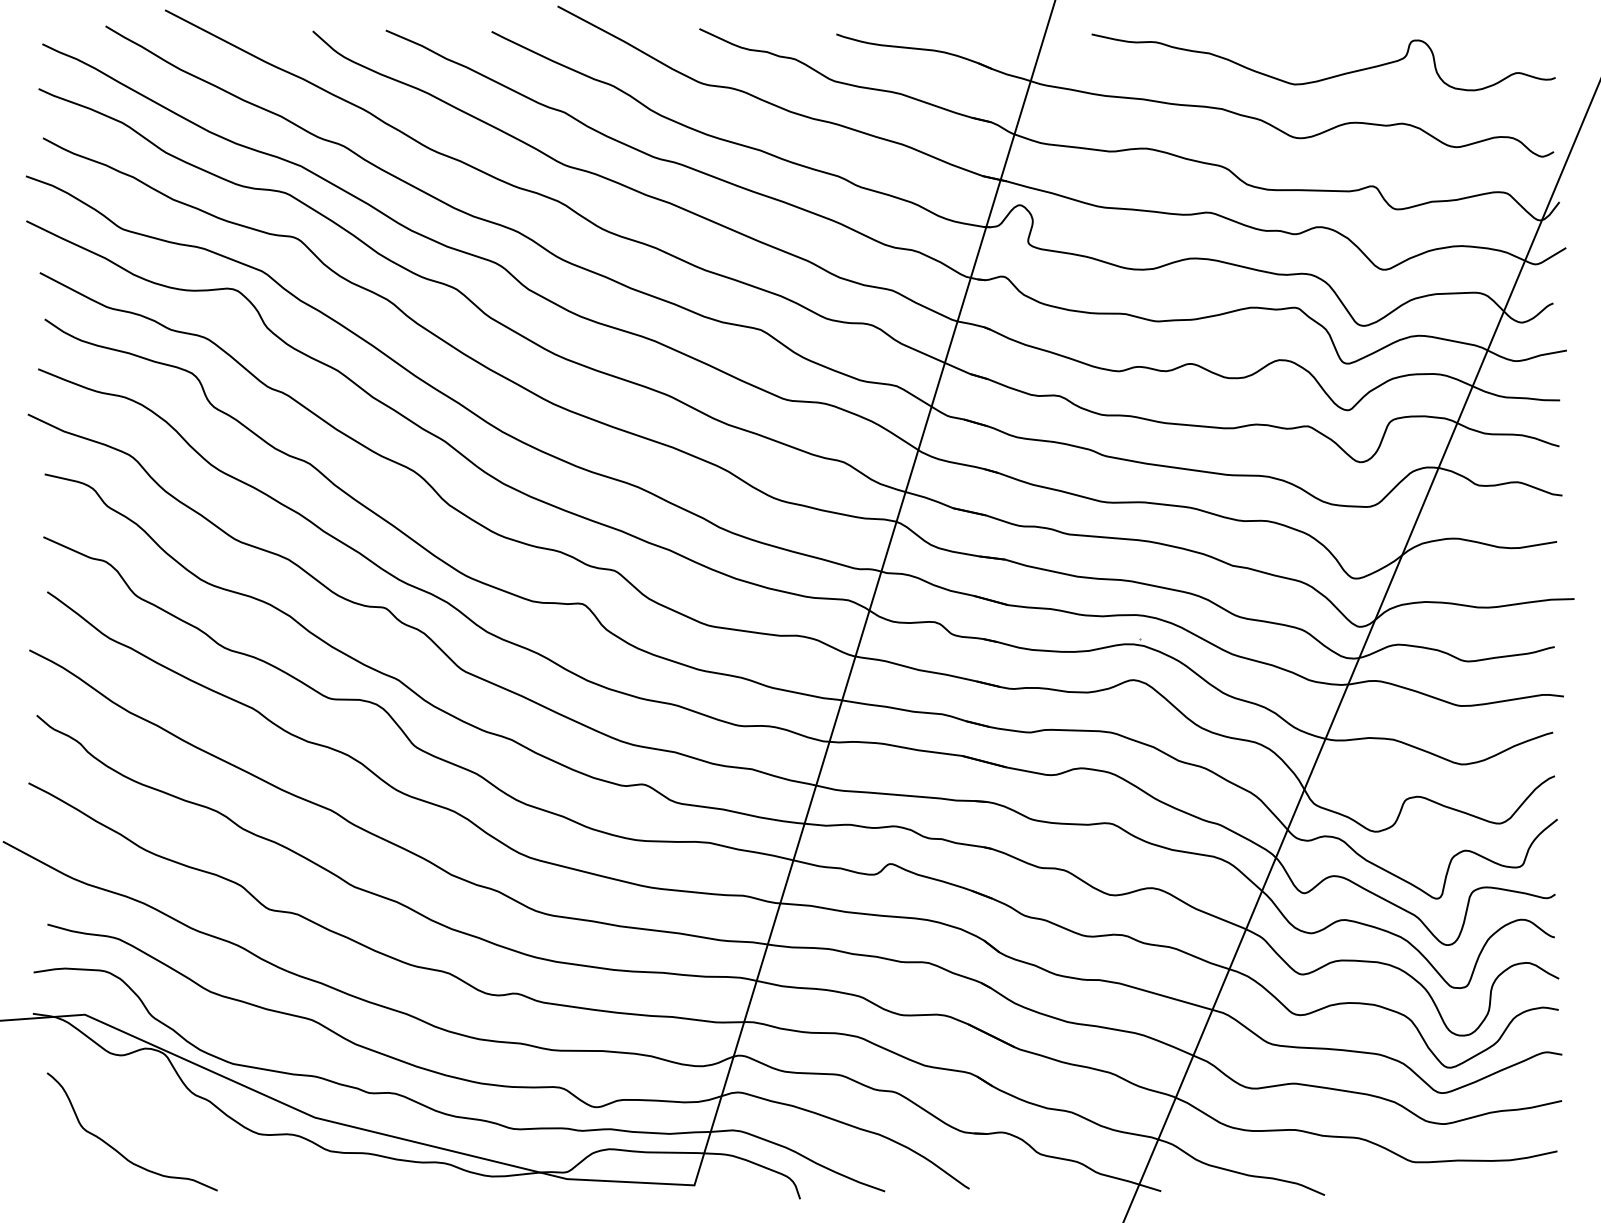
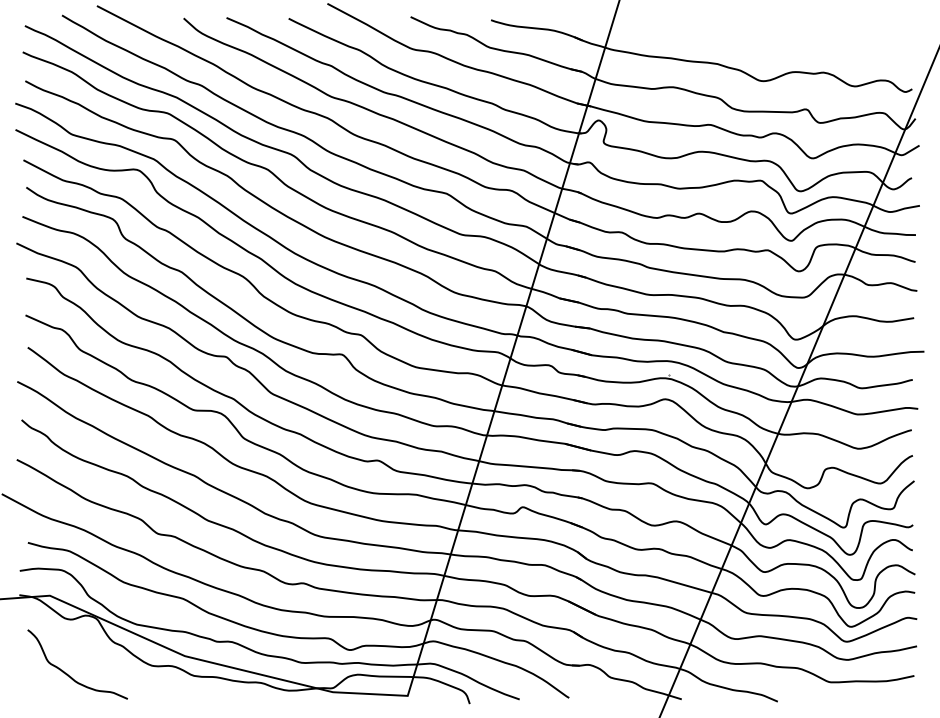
curve: (1329, 75) -> (780, 44), removed

